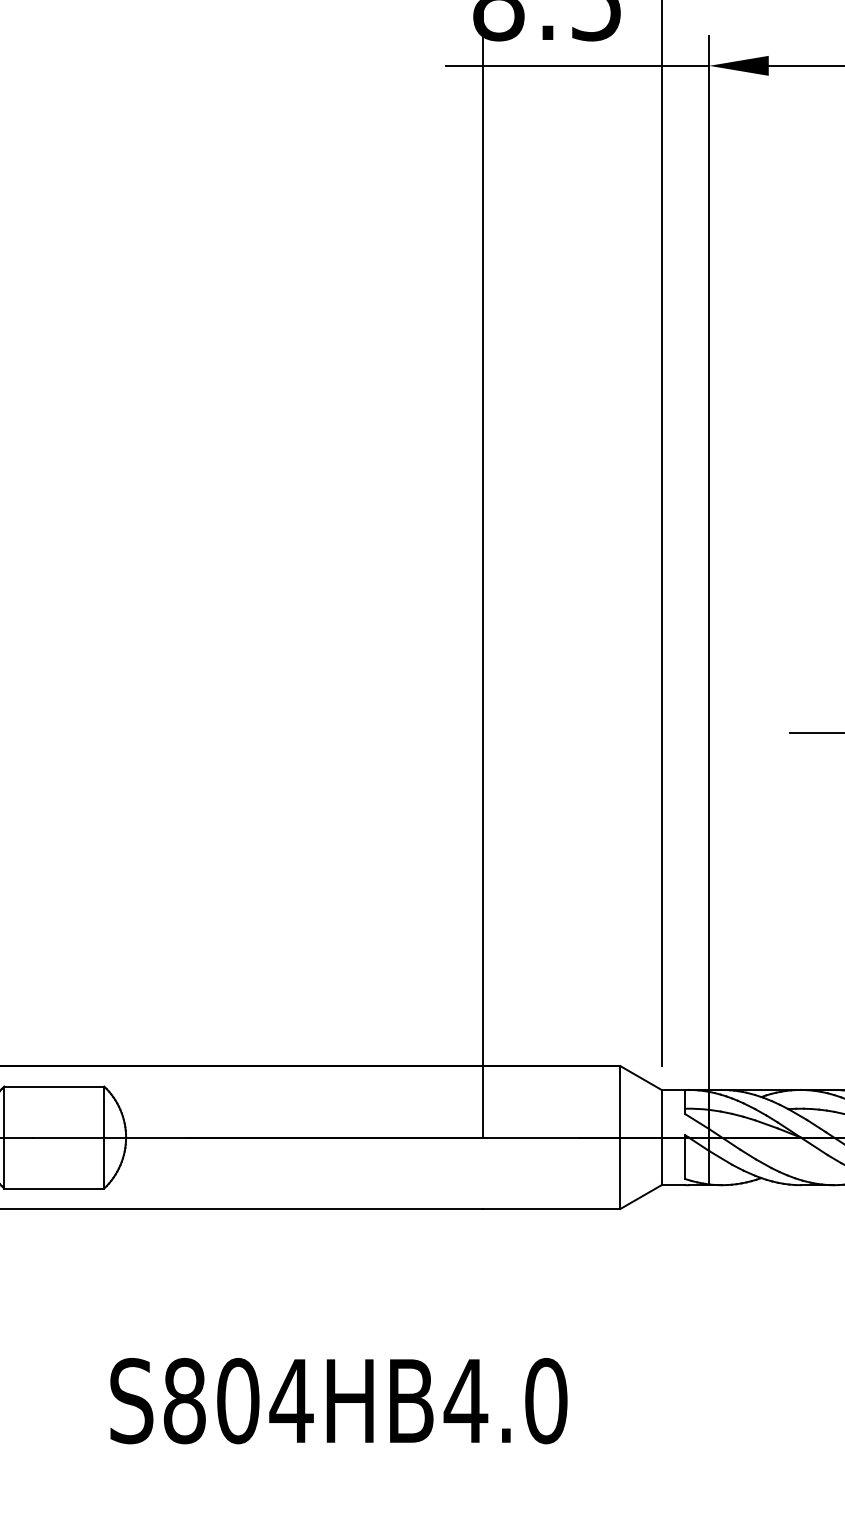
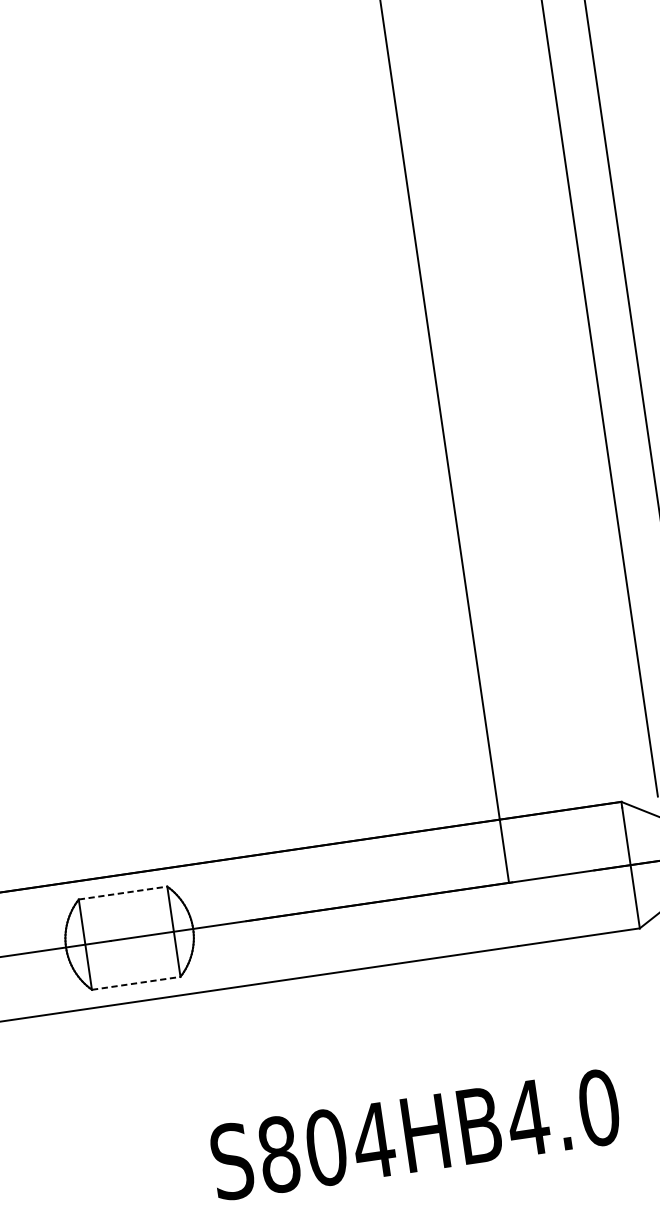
line: (54, 1086) -> (123, 893), solid -> dashed
line: (54, 1188) -> (136, 983), solid -> dashed

